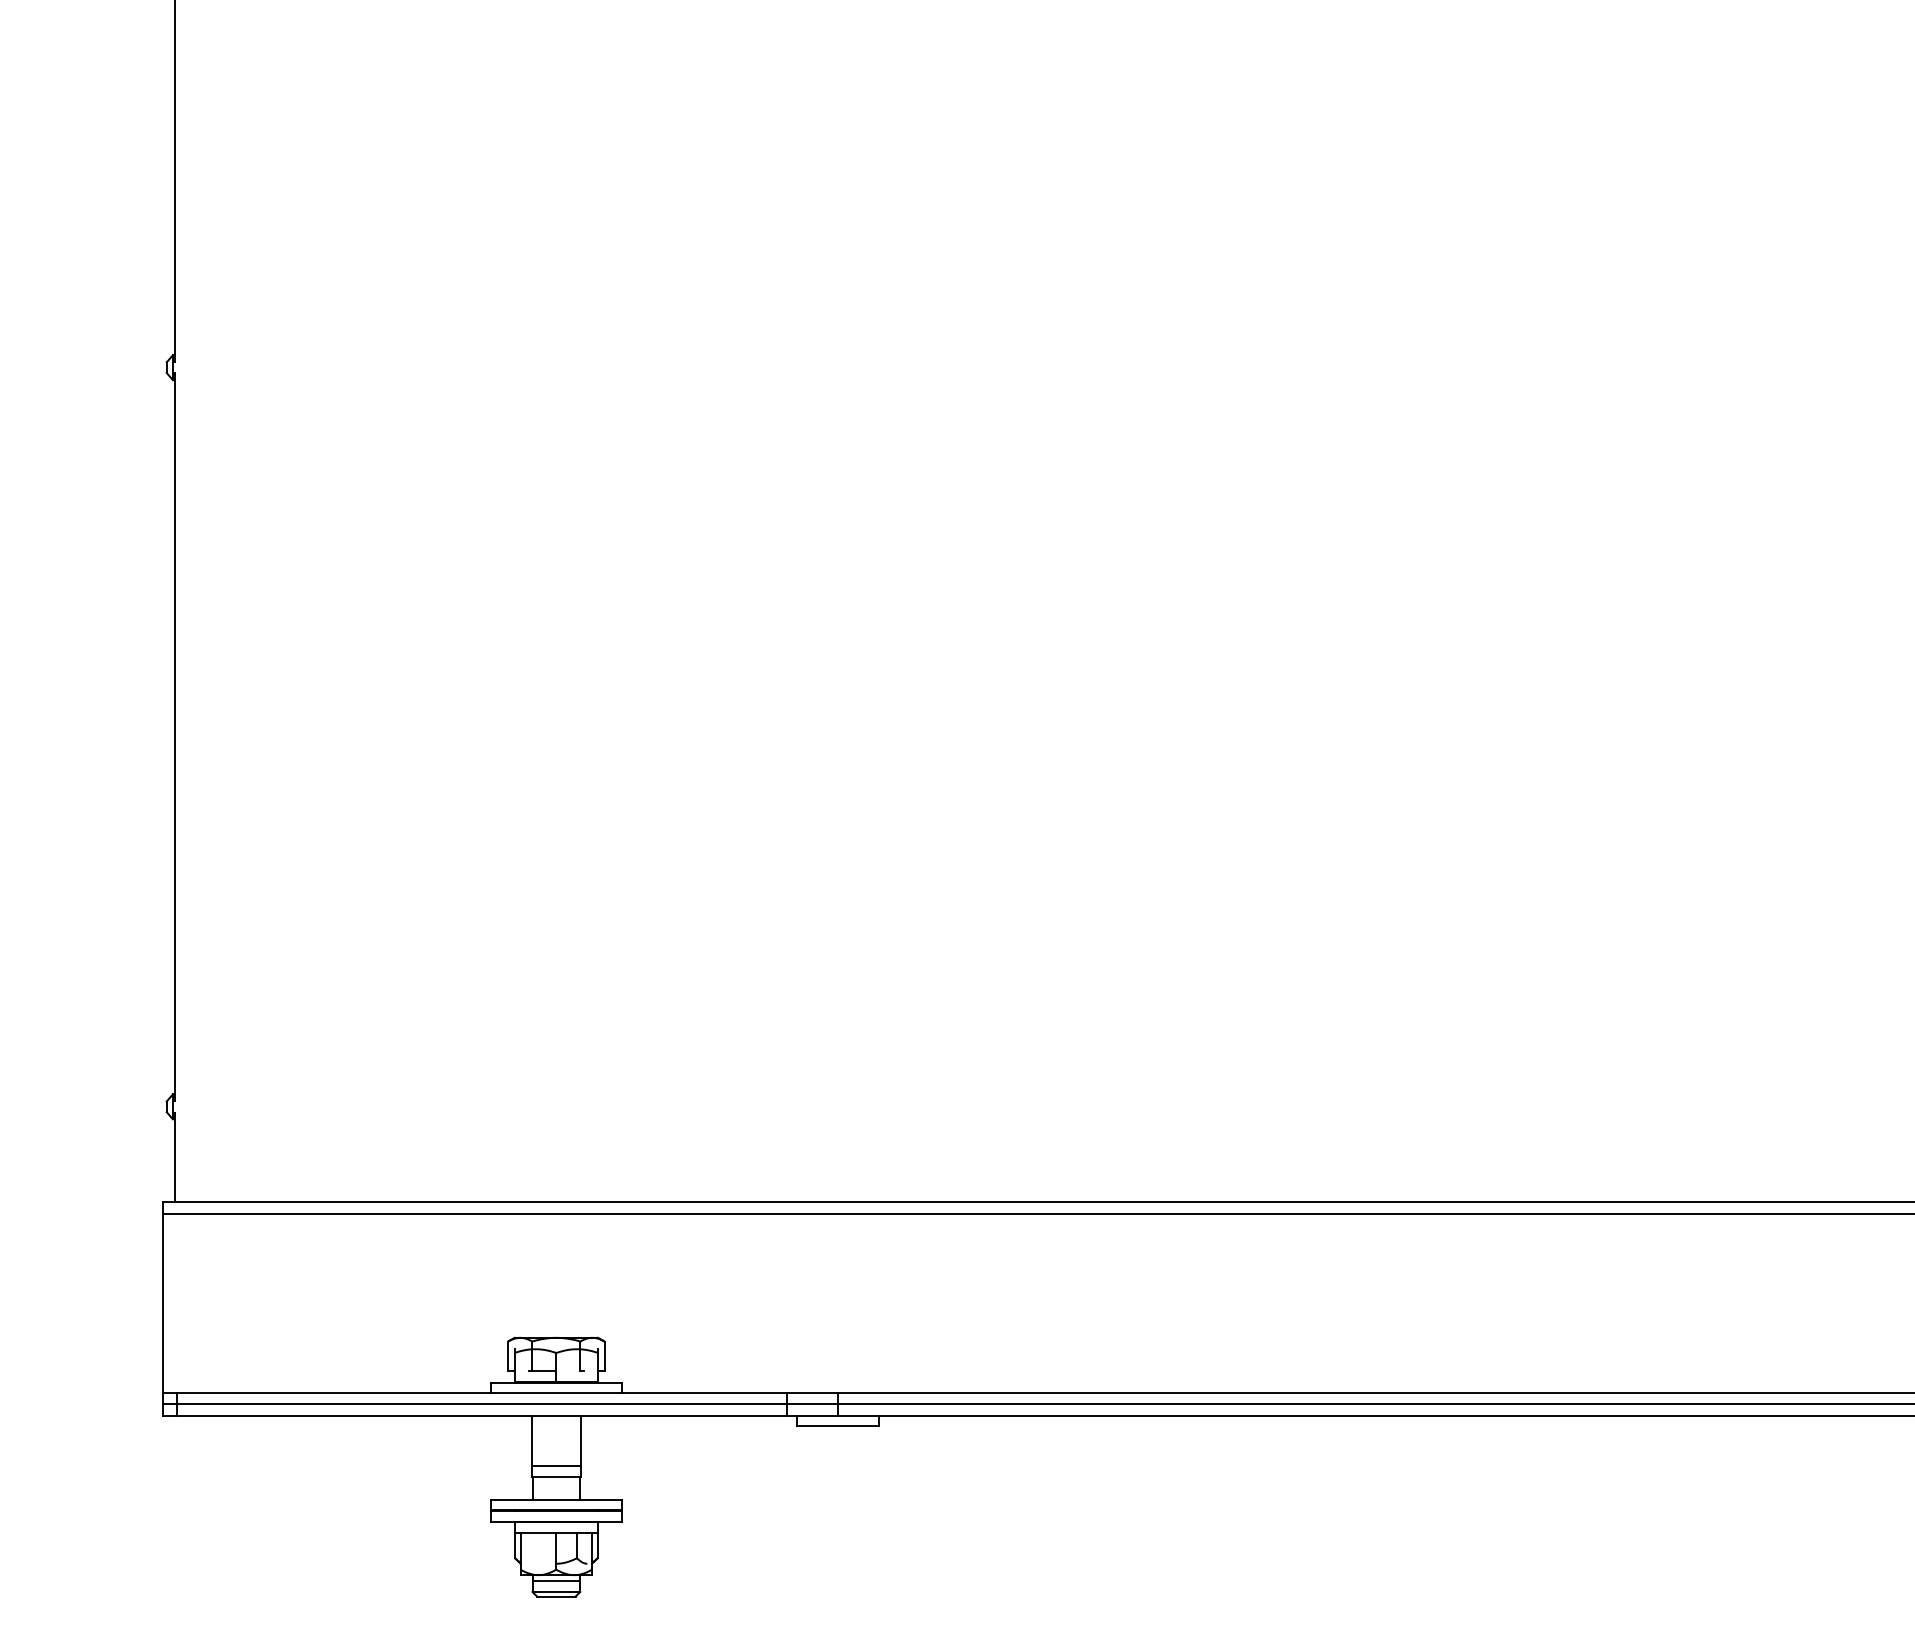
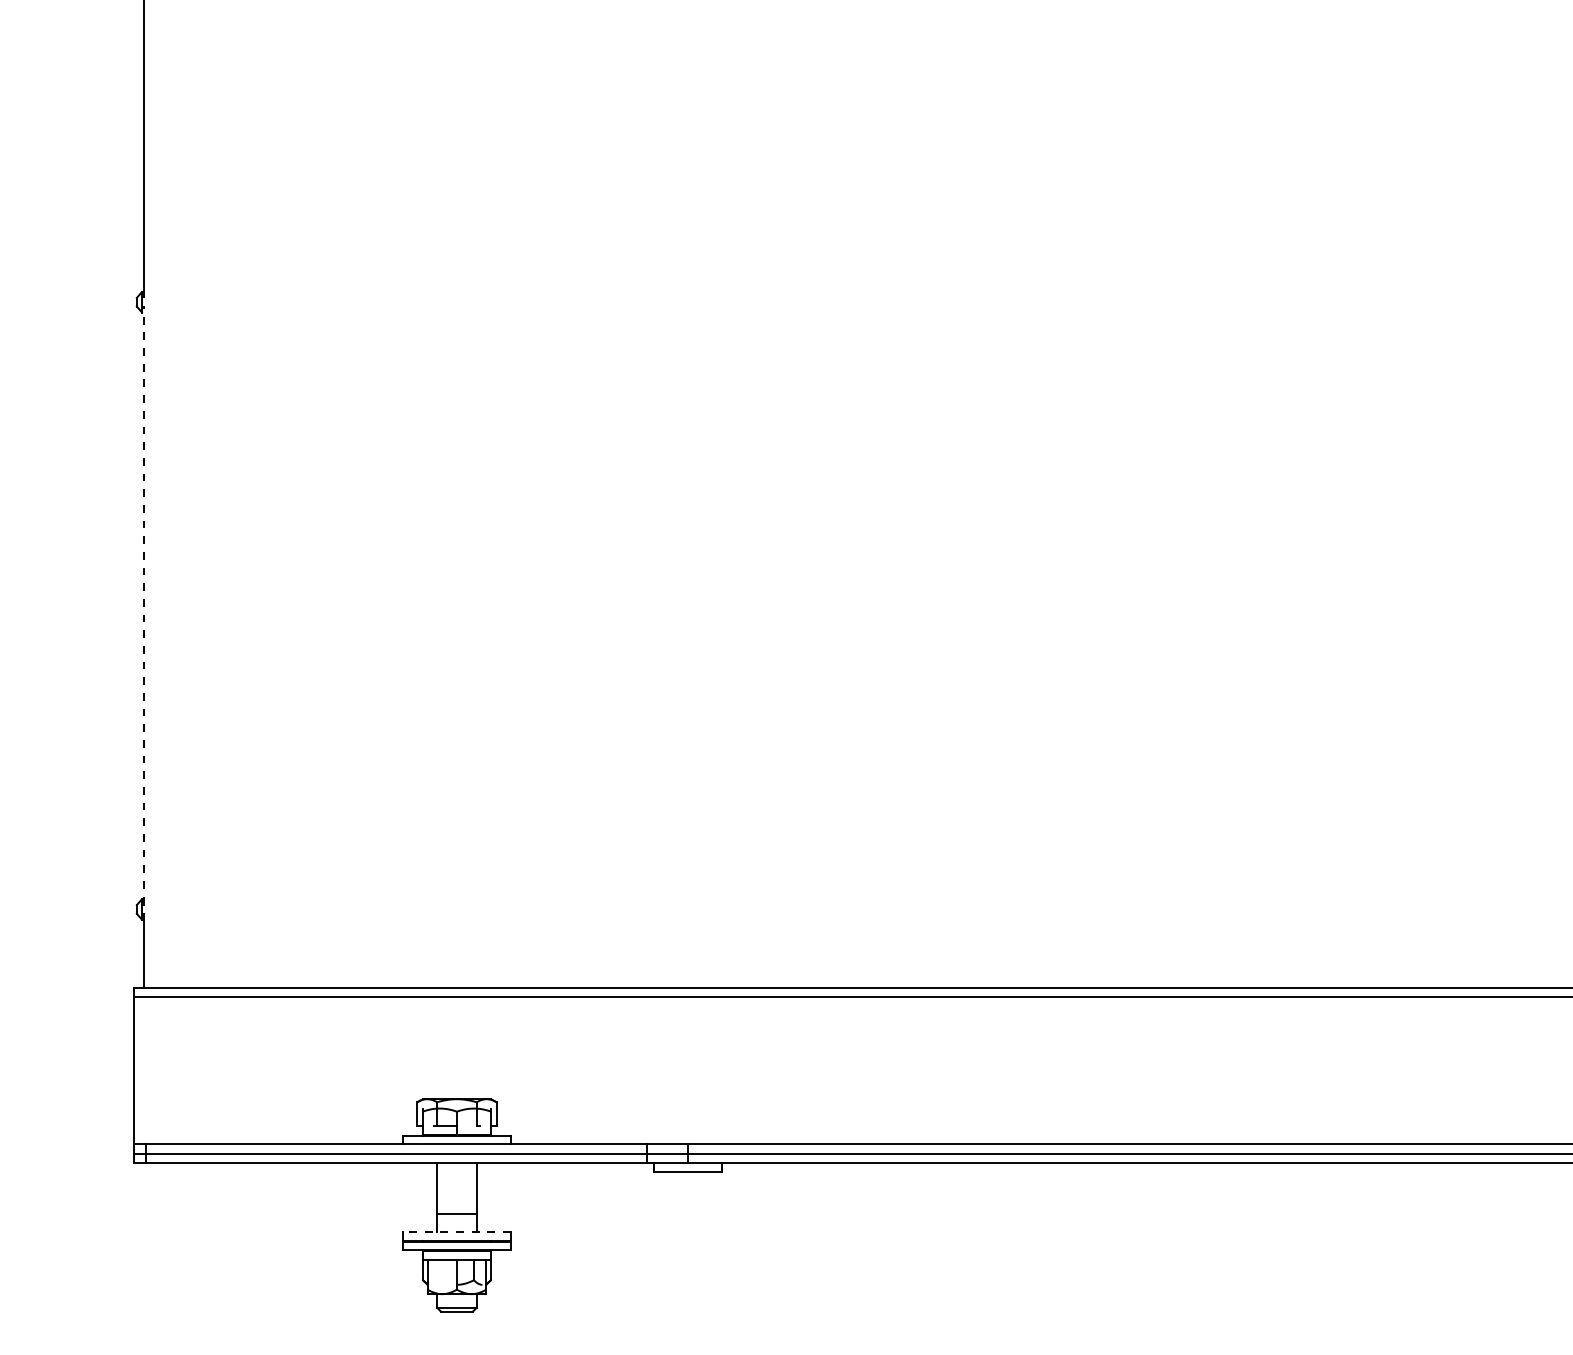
line: (174, 737) -> (143, 606), solid -> dashed
line: (555, 1466) -> (456, 1204), removed
line: (556, 1499) -> (457, 1232), solid -> dashed
line: (556, 1580) -> (457, 1298), removed

